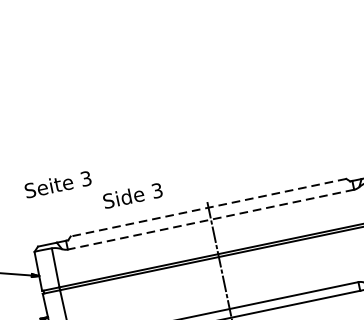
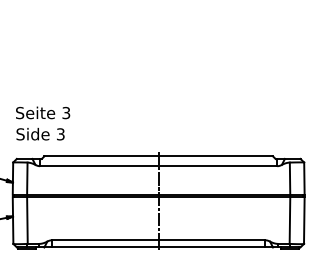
text: (132, 196) -> (40, 134), moved
line: (208, 207) -> (158, 156), dashed -> solid
line: (210, 220) -> (158, 166), dashed -> solid

